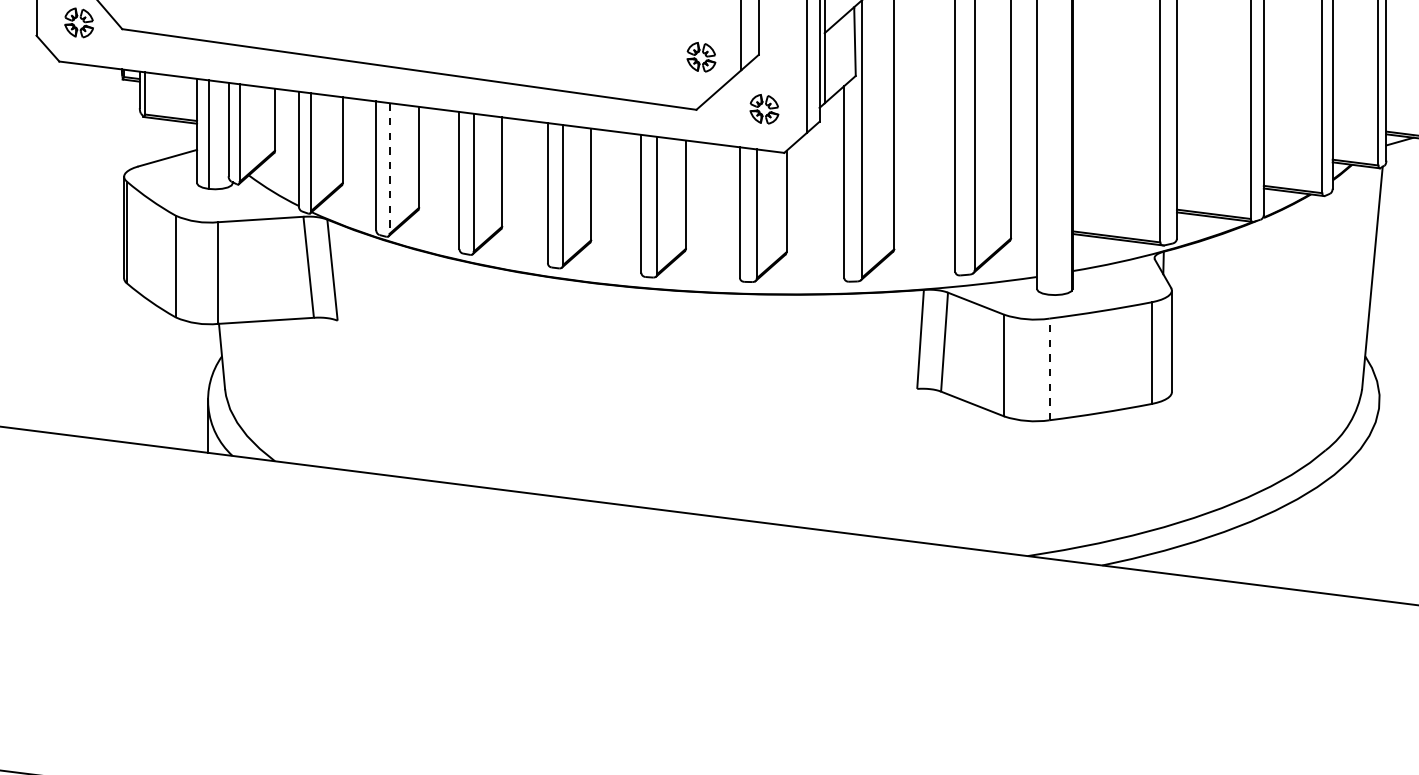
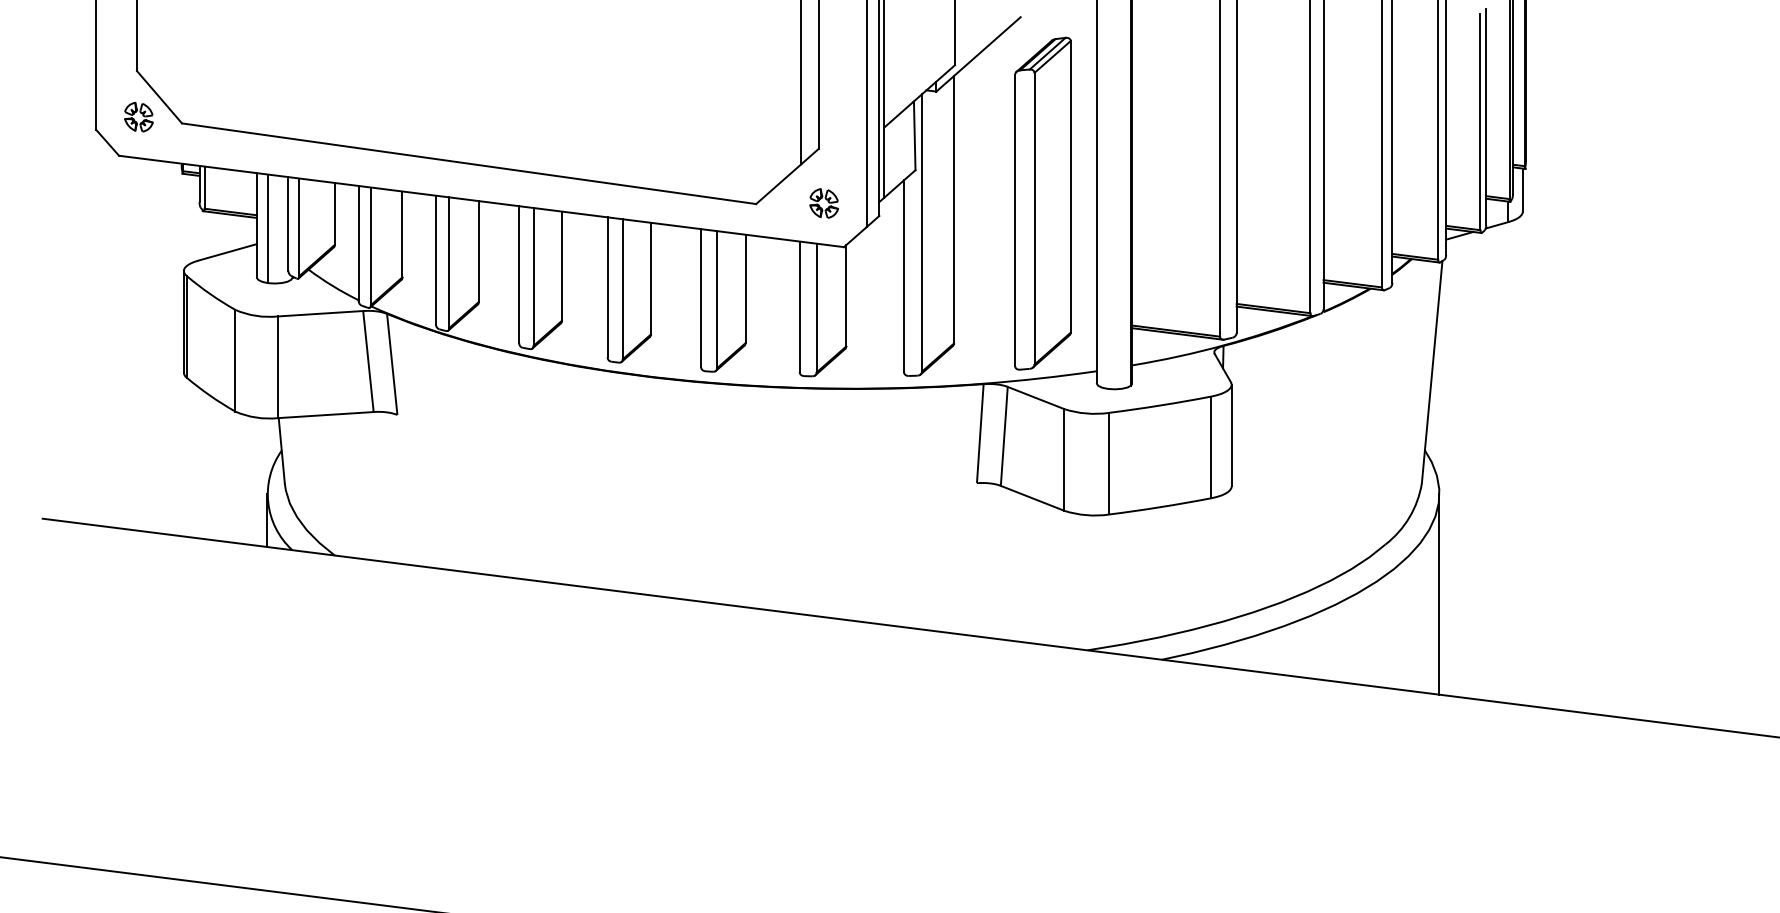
part: (700, 57) -> (760, 151), removed
line: (389, 169) -> (449, 263), dashed -> solid
line: (1049, 369) -> (1109, 463), dashed -> solid
line: (1379, 499) -> (1439, 593), added

